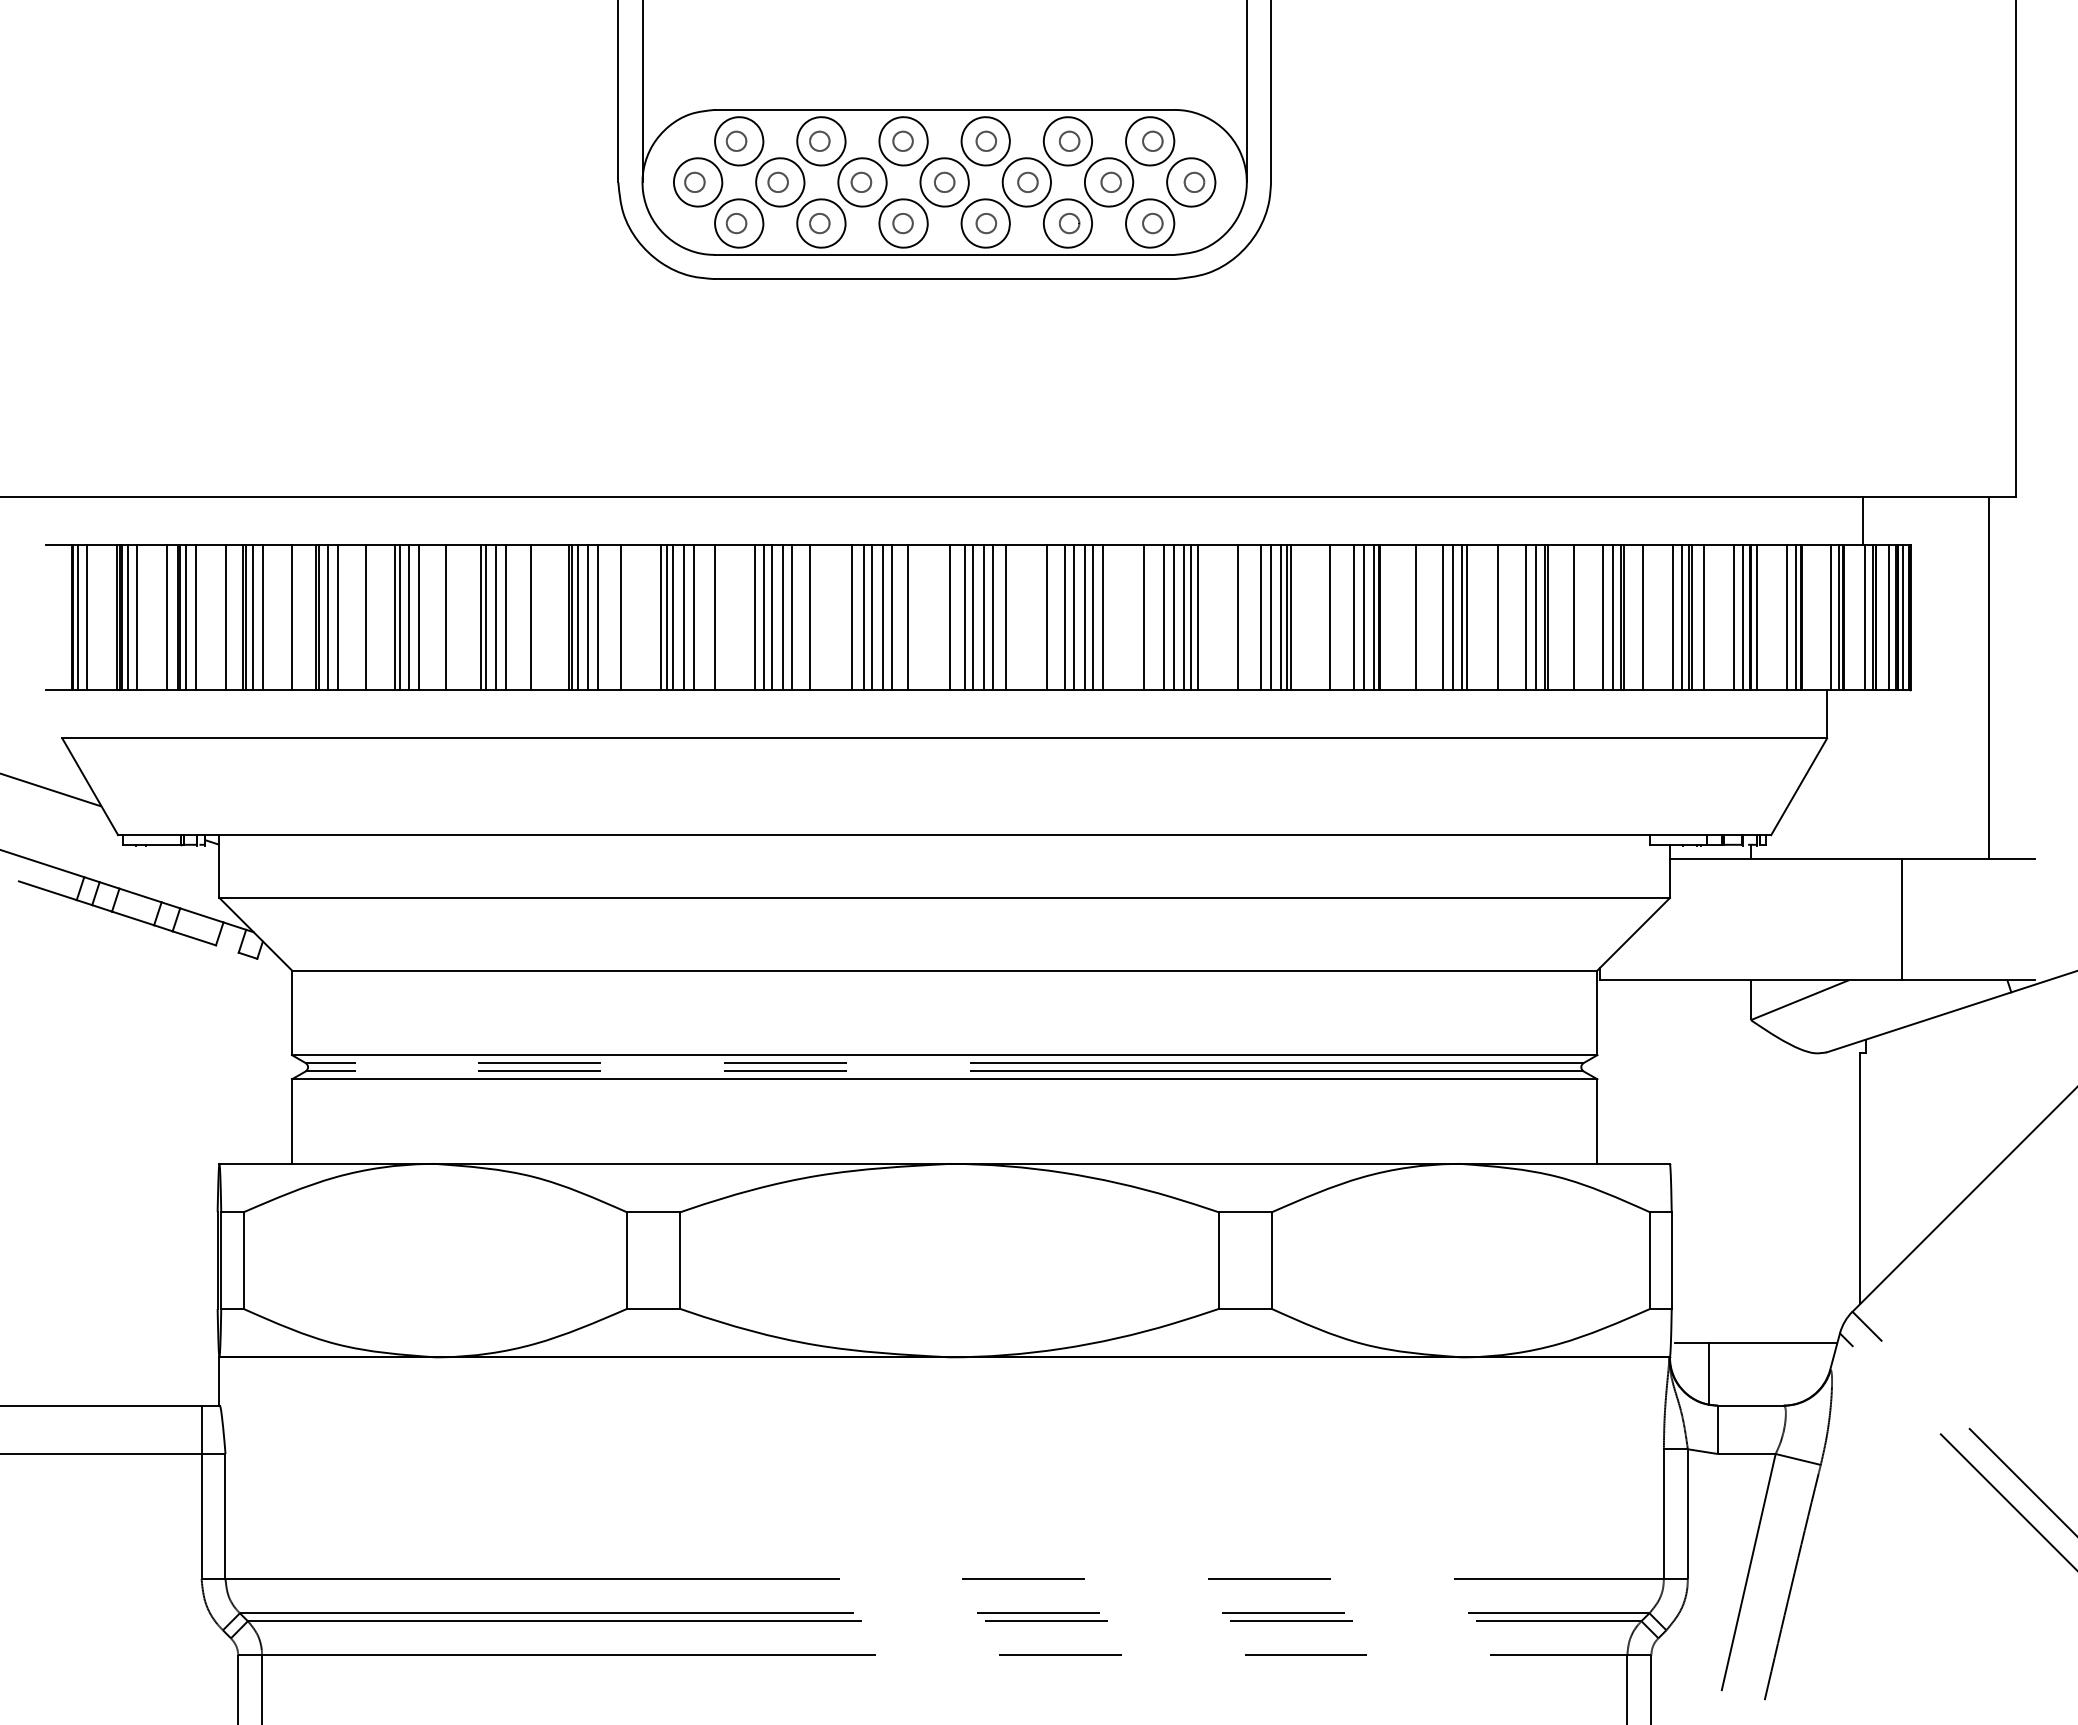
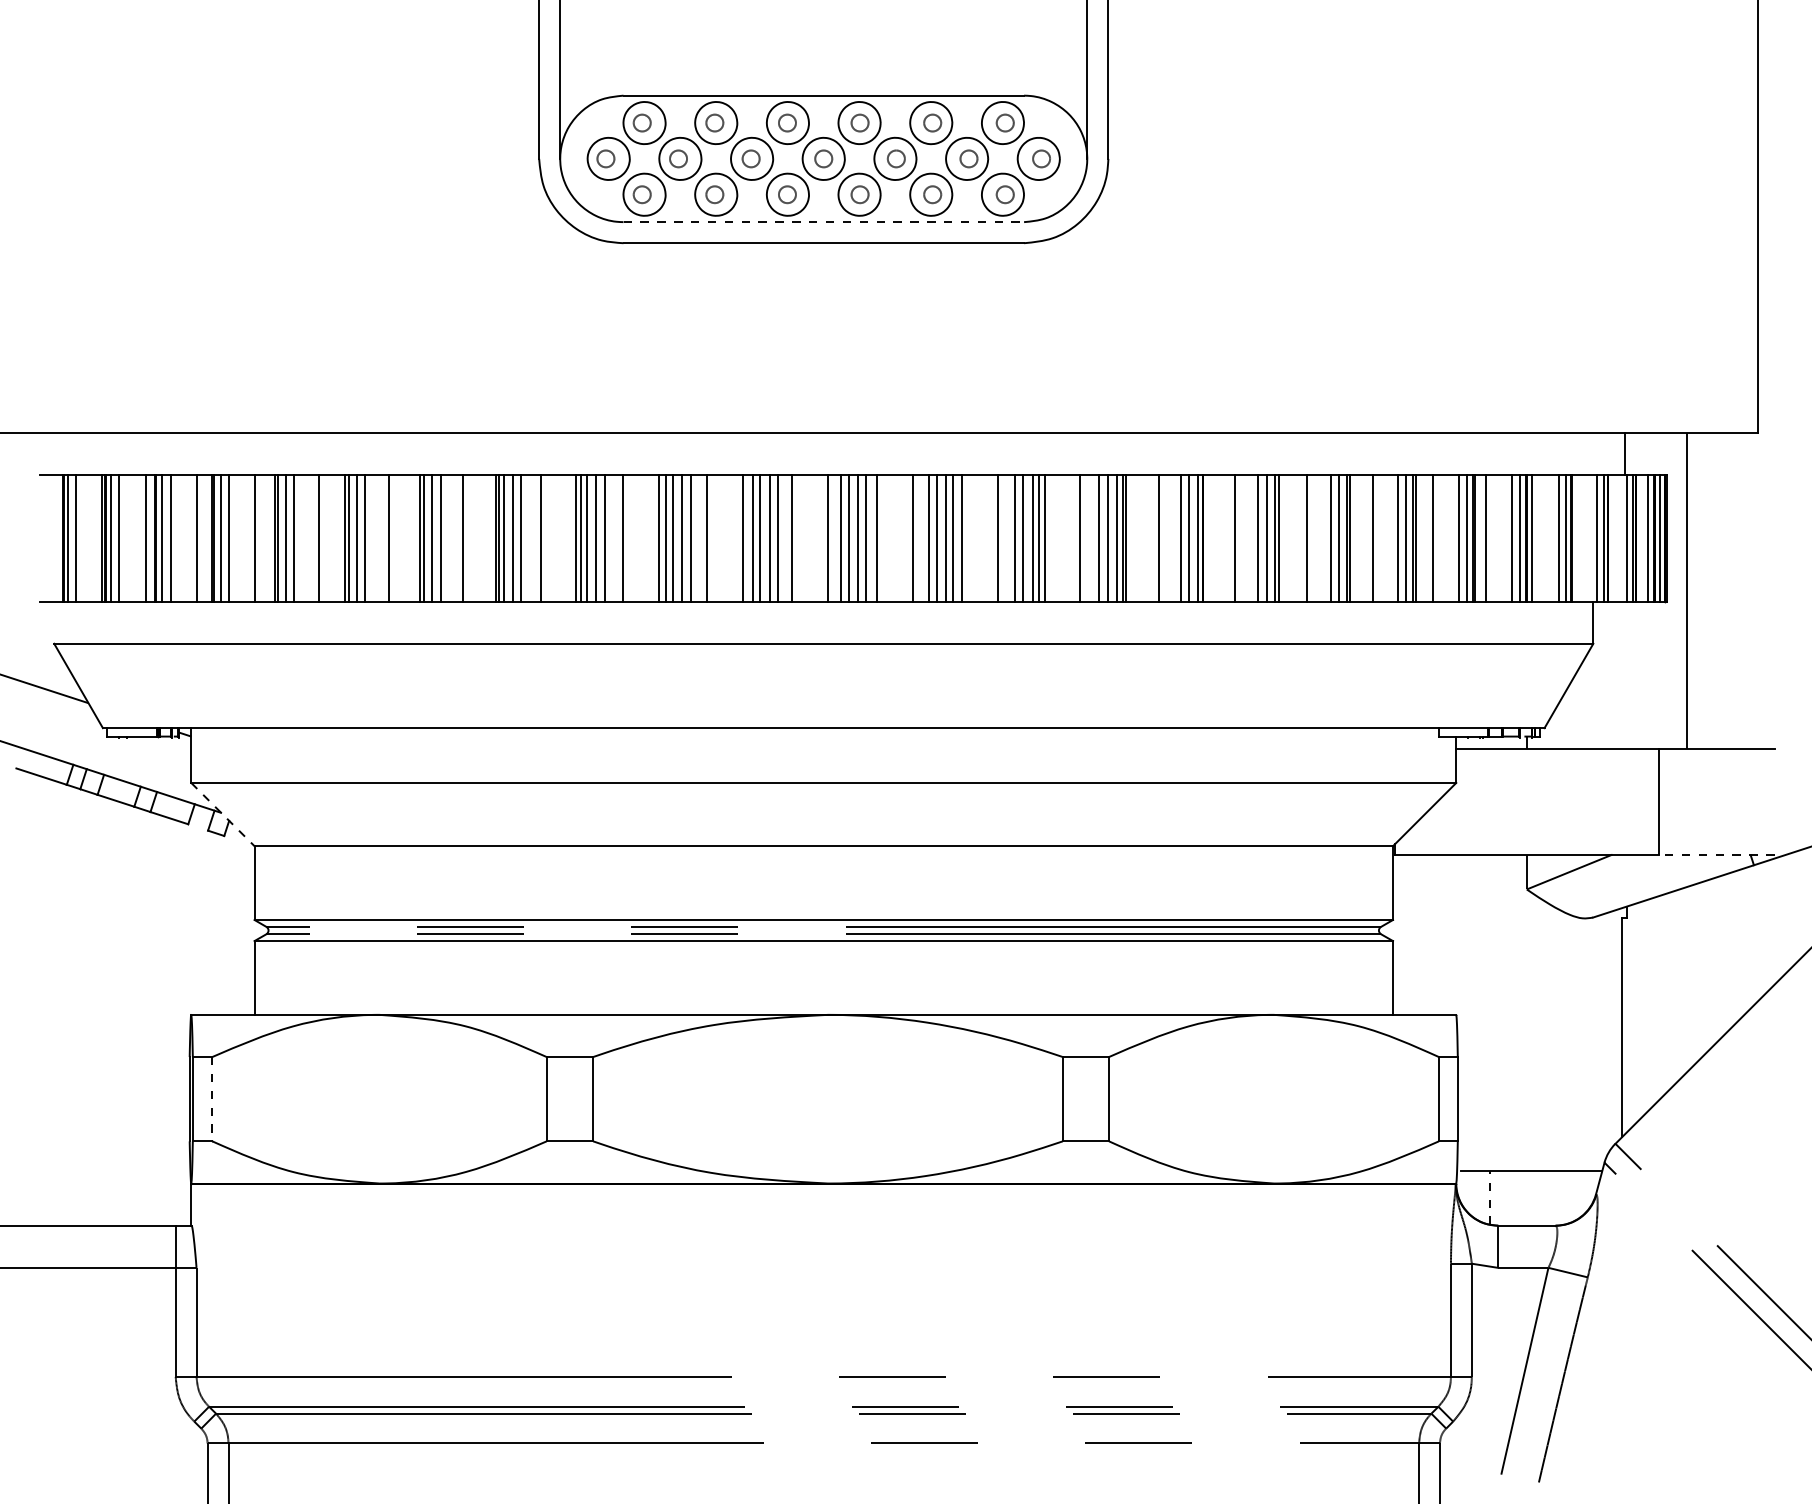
line: (944, 254) -> (823, 221), solid -> dashed
line: (1988, 677) -> (1686, 590), moved
line: (256, 934) -> (223, 814), solid -> dashed
line: (1968, 980) -> (1716, 854), solid -> dashed
line: (243, 1261) -> (212, 1099), solid -> dashed
line: (1708, 1373) -> (1489, 1197), solid -> dashed

